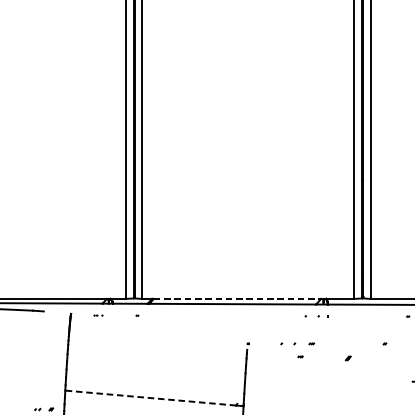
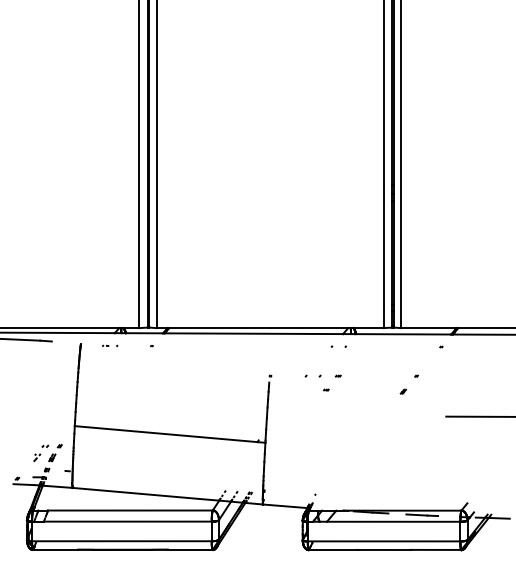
line: (238, 299) -> (259, 328), dashed -> solid
part: (98, 315) -> (110, 345), size x1.67
part: (348, 358) -> (403, 391), moved
line: (151, 398) -> (166, 434), dashed -> solid

